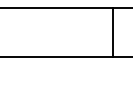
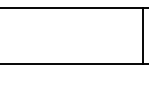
line: (113, 32) -> (143, 35), moved

